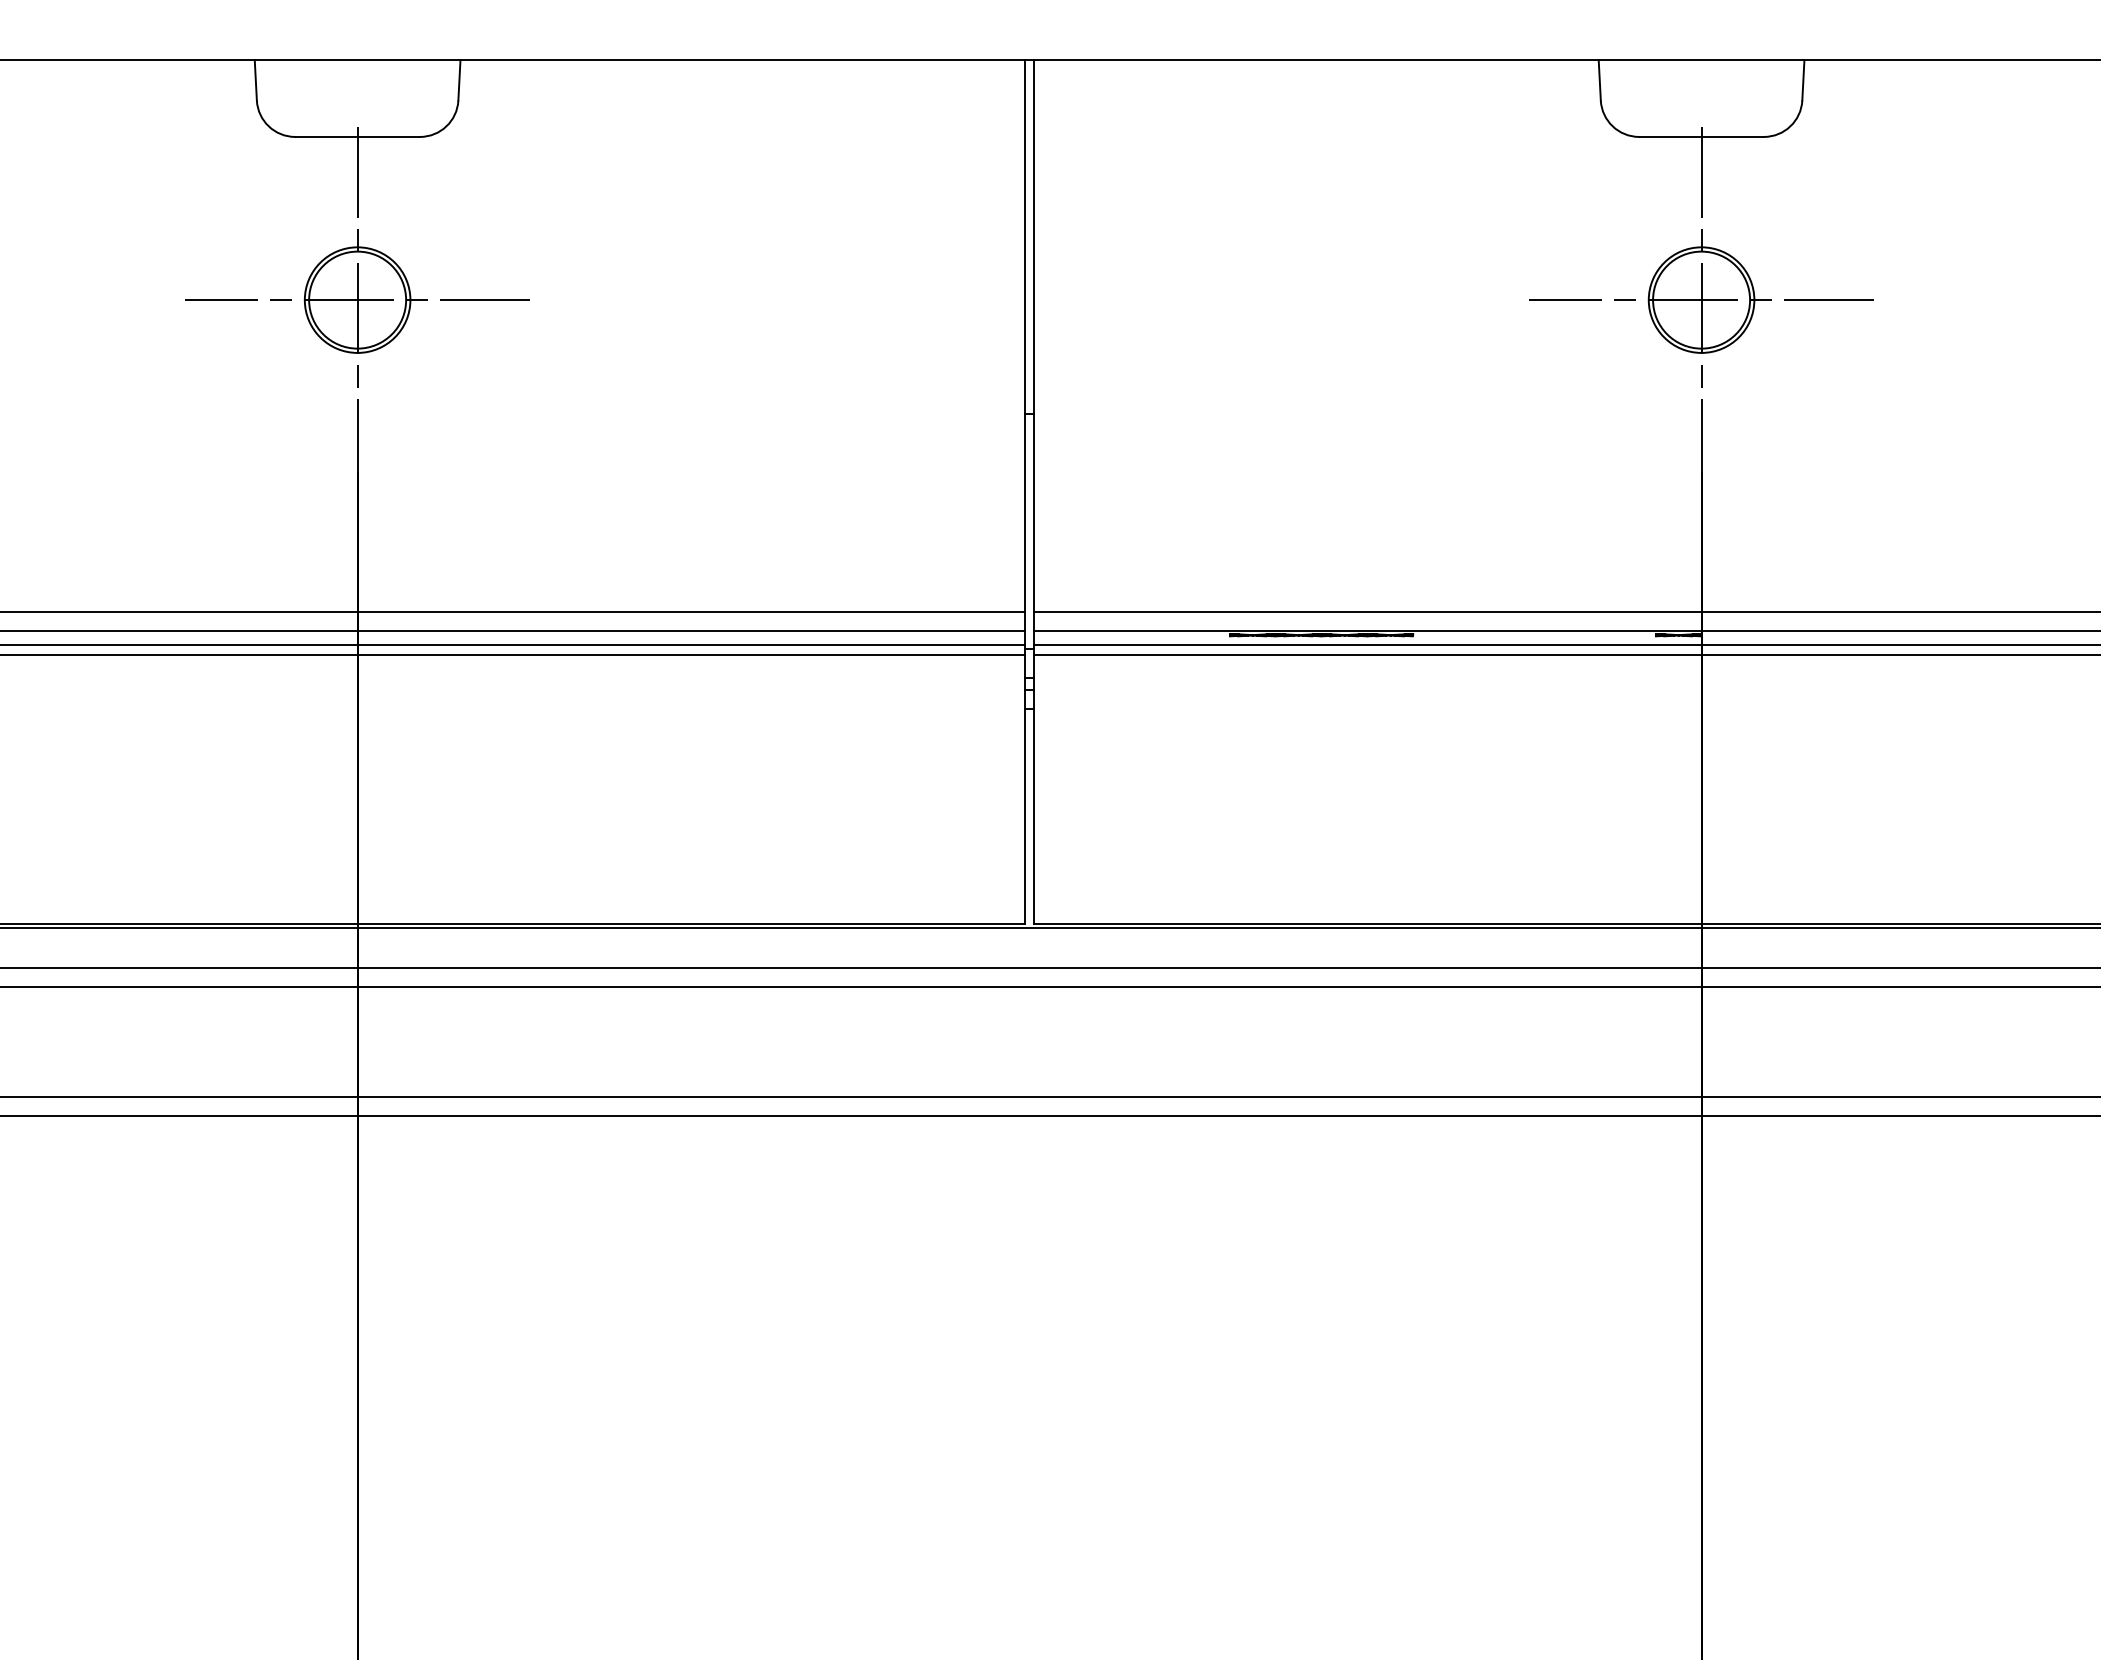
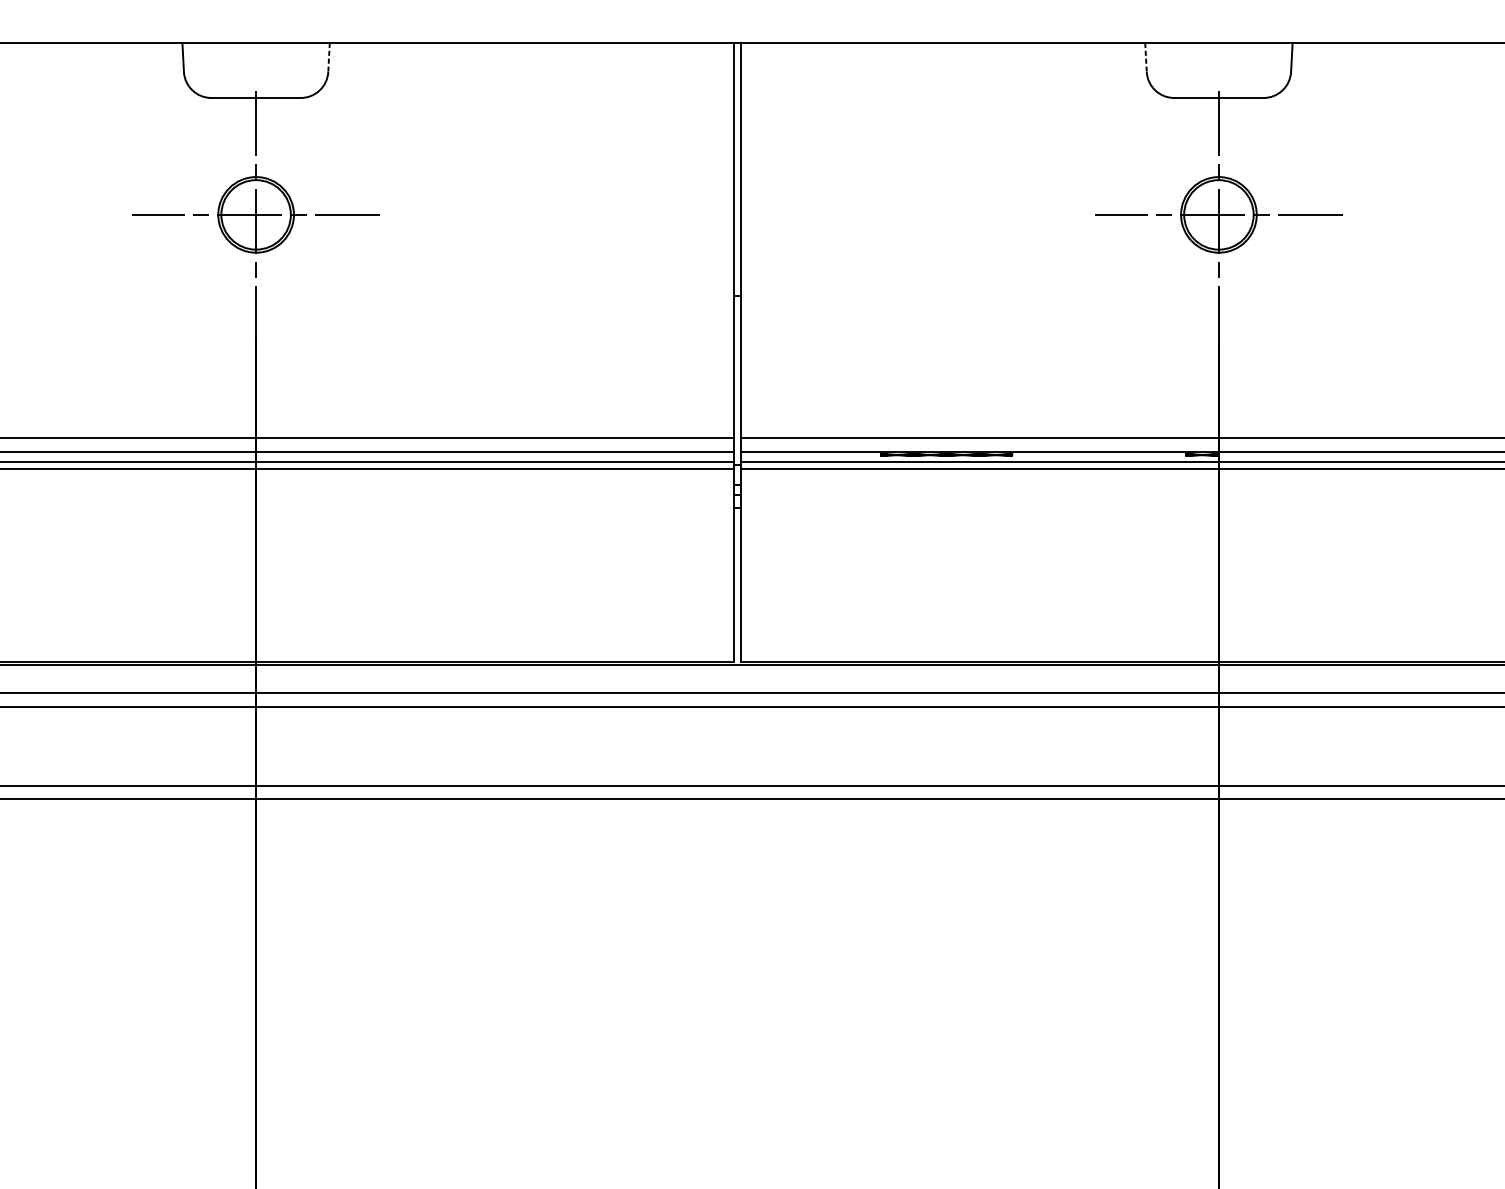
line: (459, 80) -> (329, 57), solid -> dashed
line: (1599, 80) -> (1145, 57), solid -> dashed

